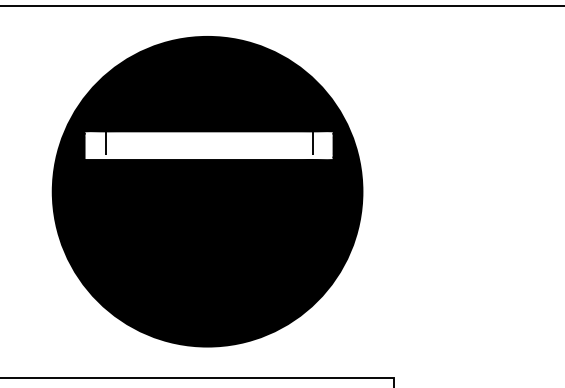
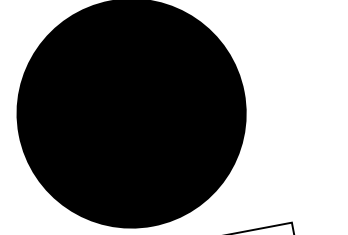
fill: (208, 145) -> (125, 79), added

